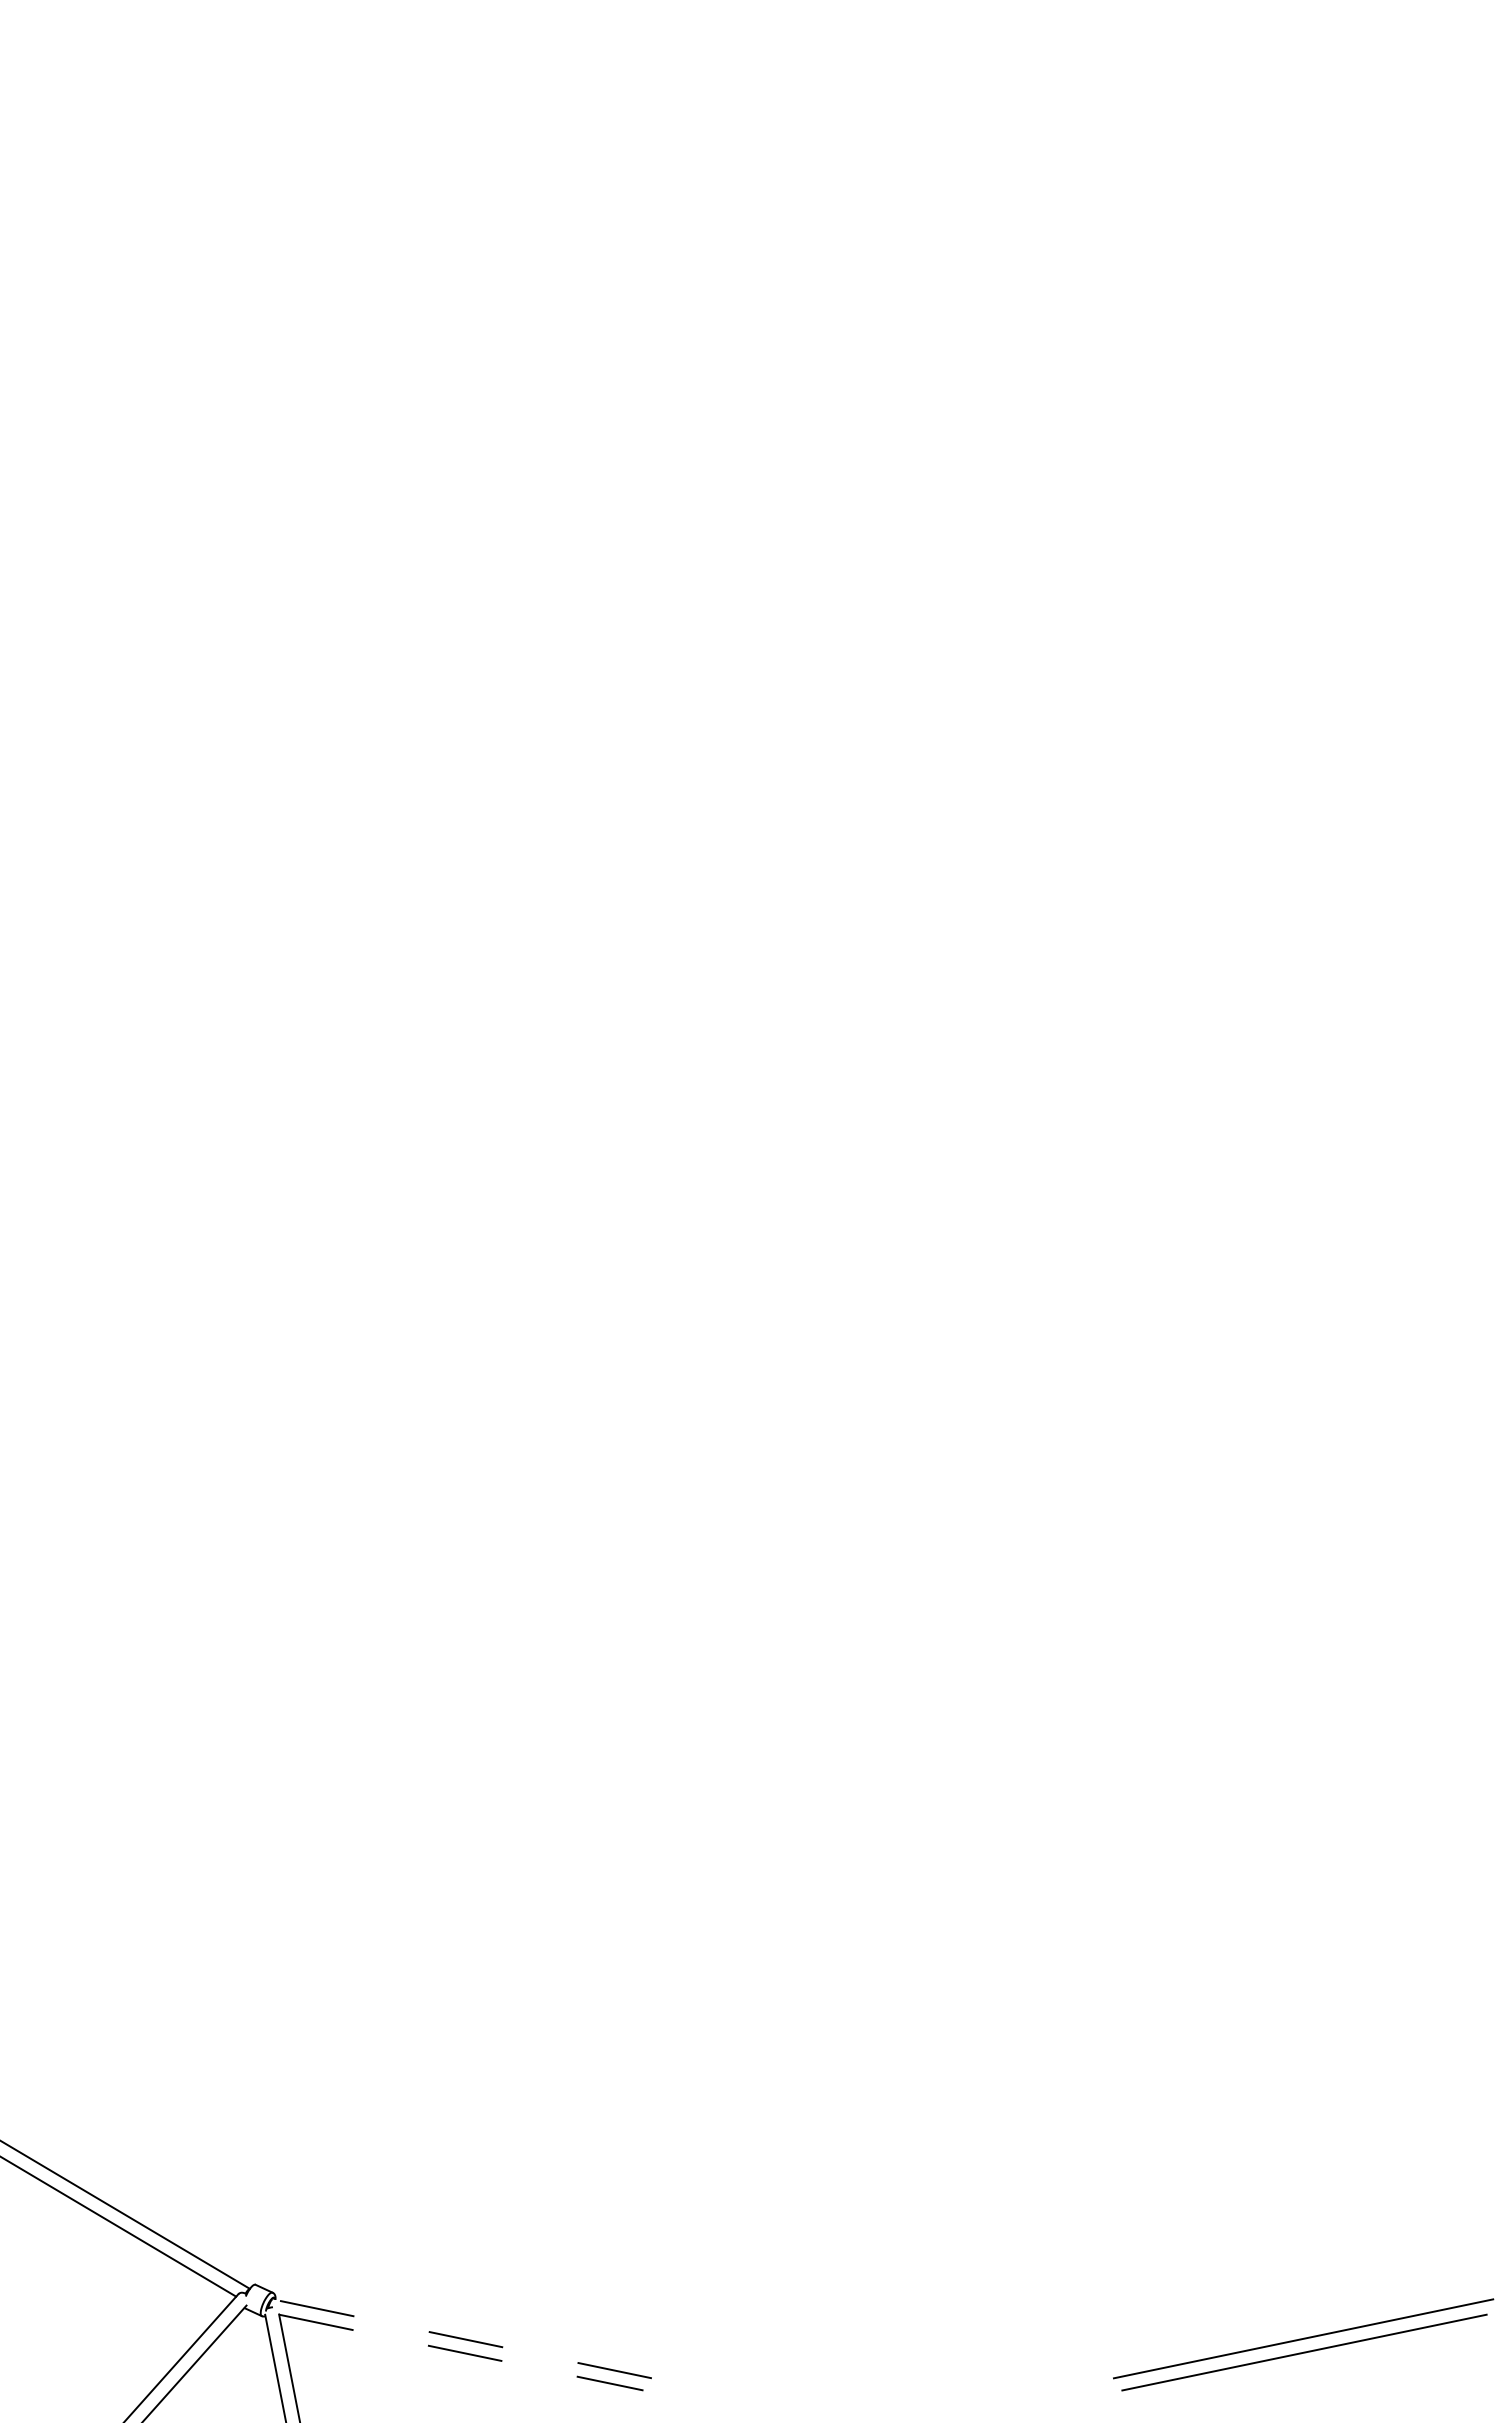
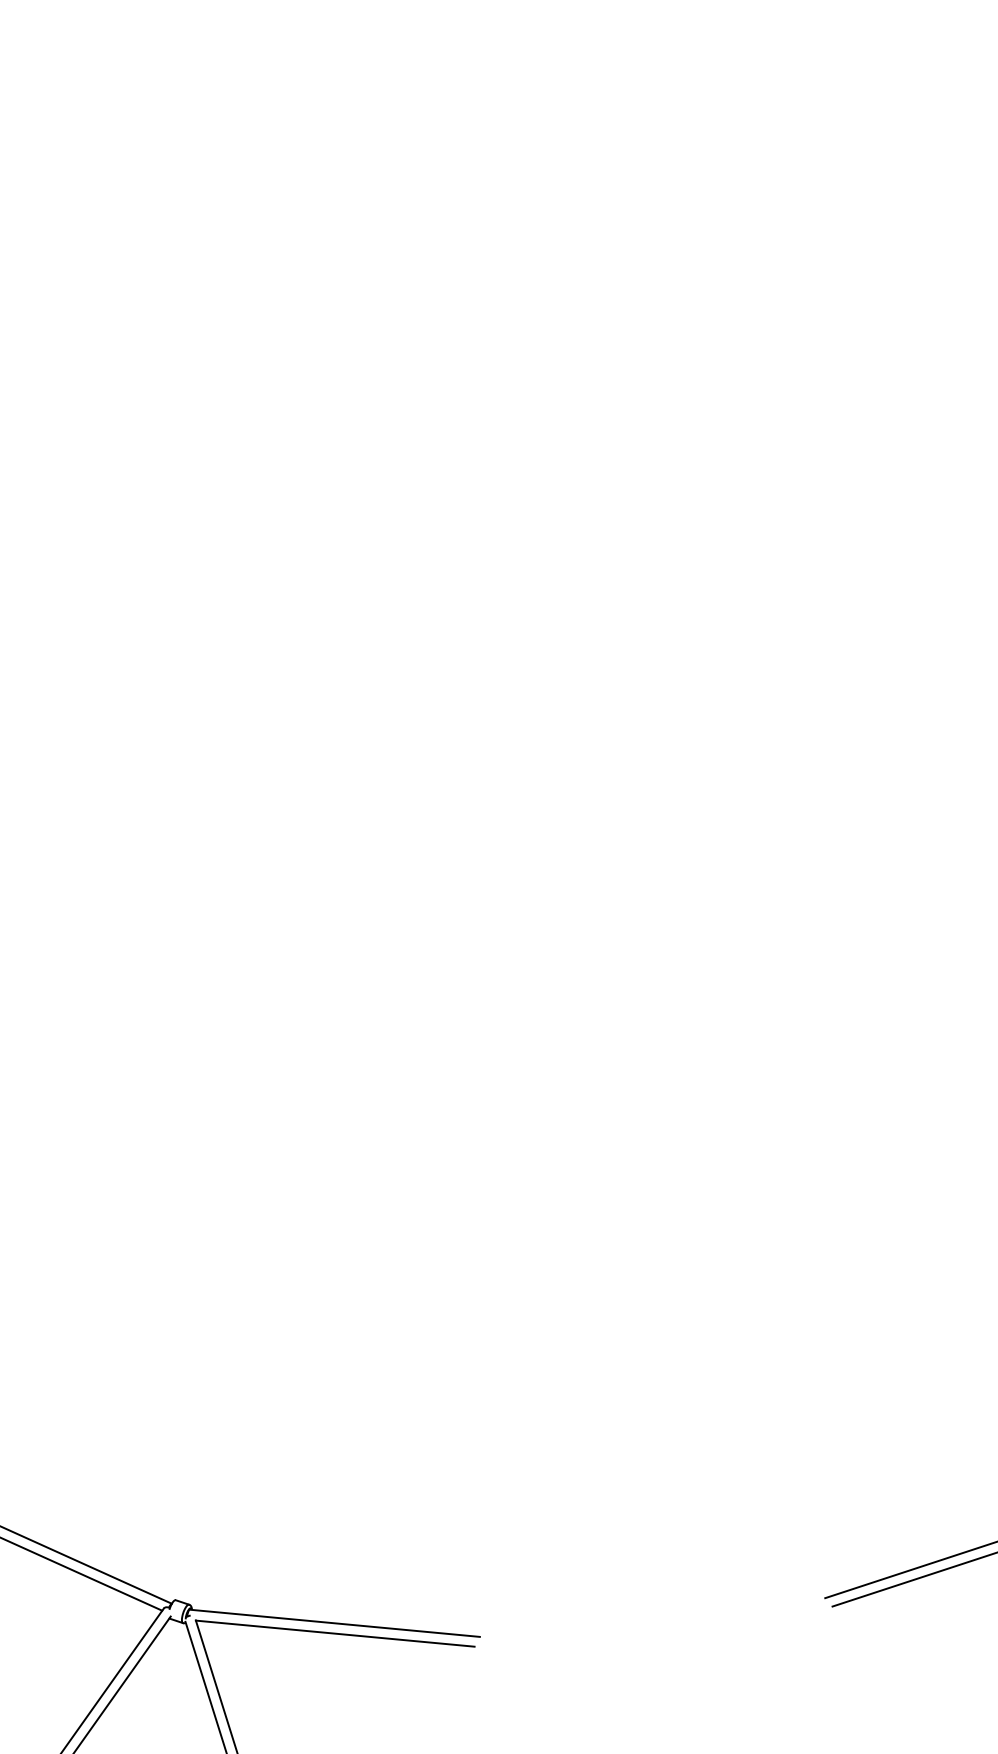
line: (462, 2338) -> (334, 1623), dashed -> solid
line: (461, 2352) -> (335, 1633), dashed -> solid

